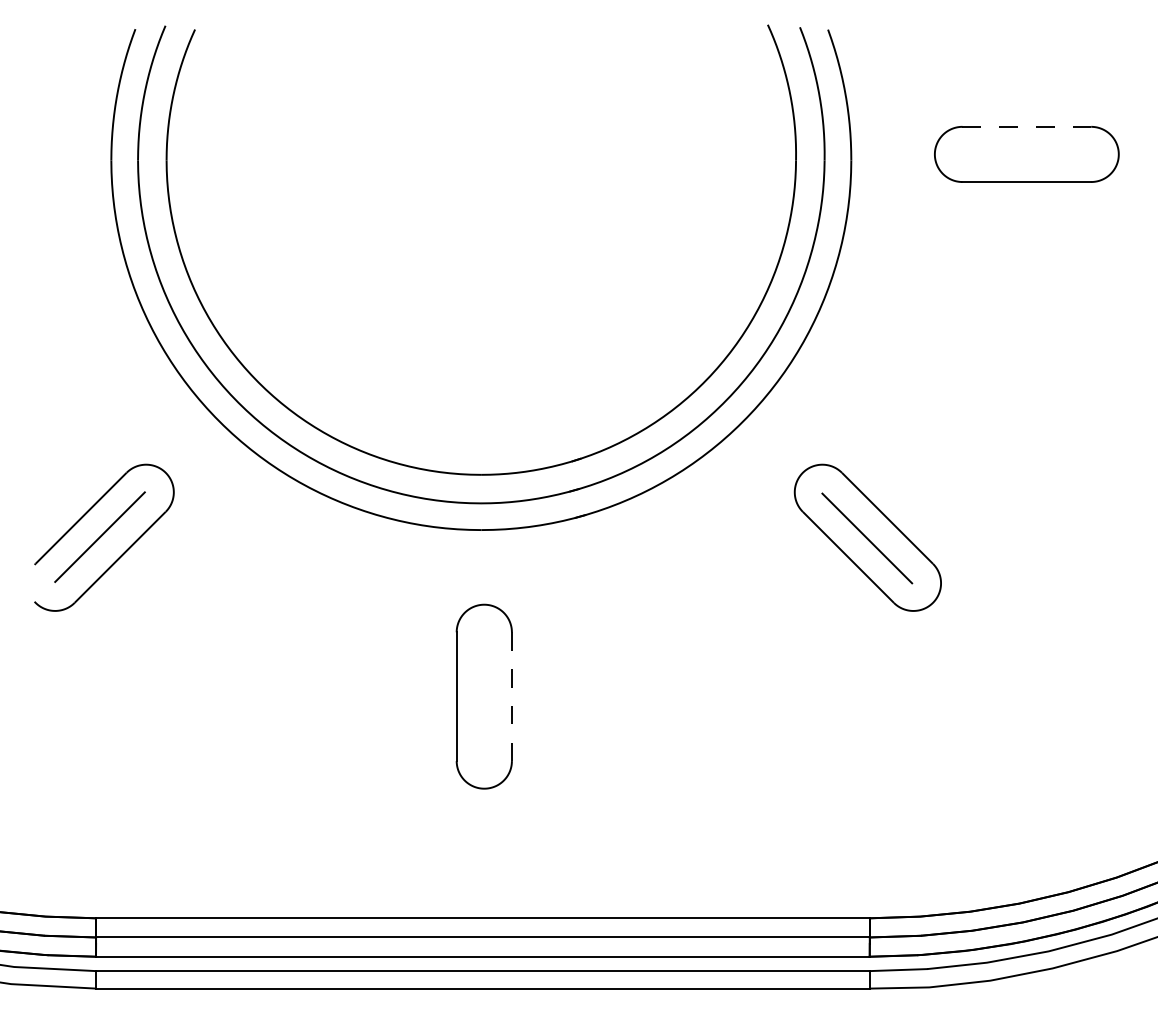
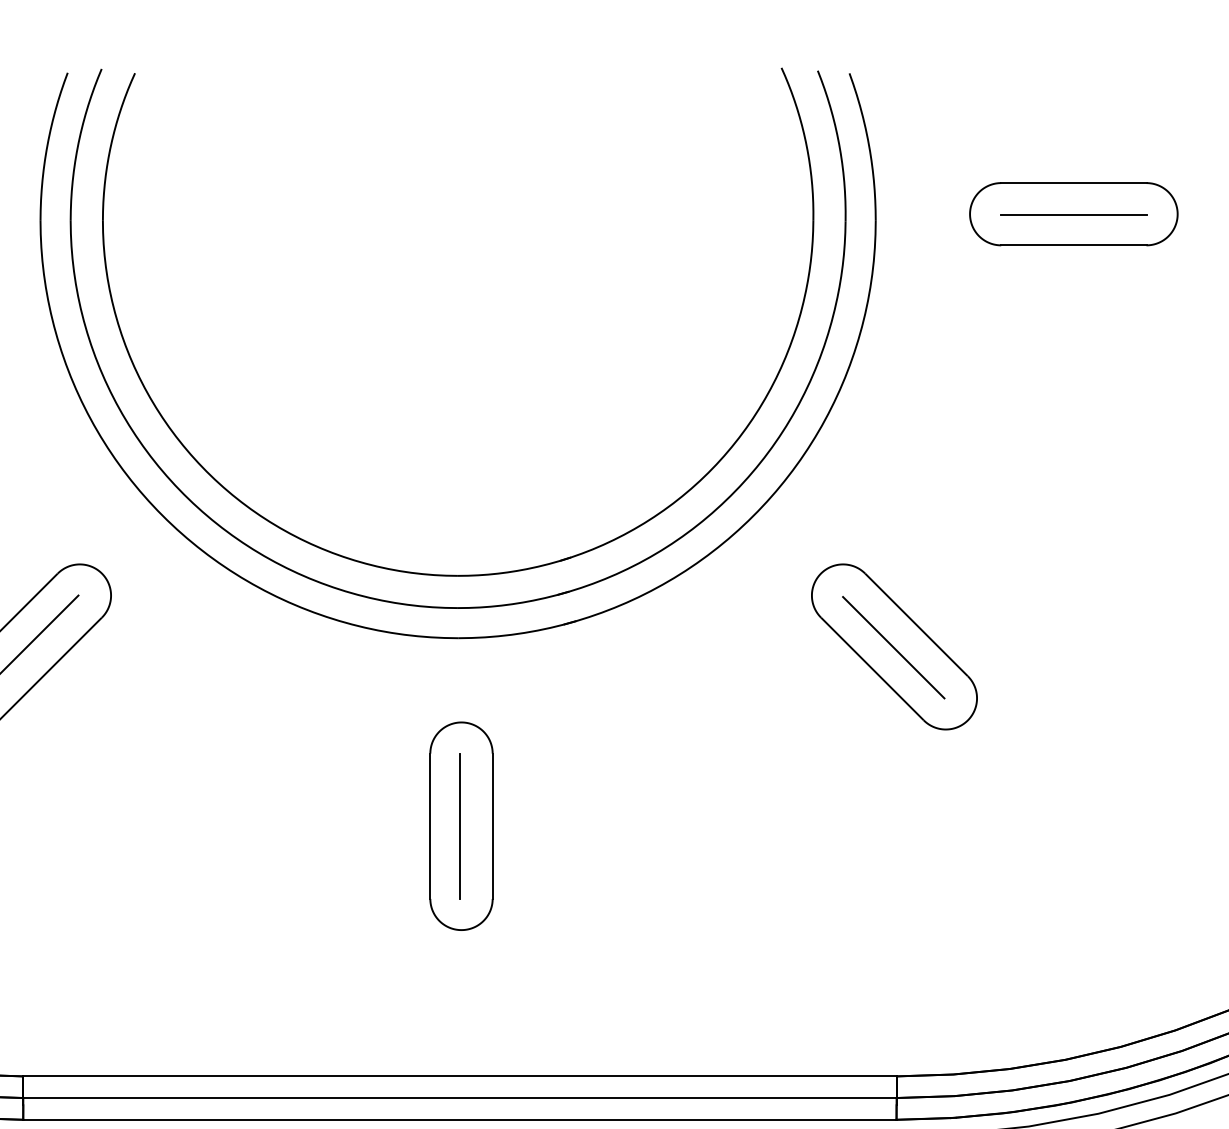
line: (1027, 126) -> (1074, 182), dashed -> solid
line: (1026, 155) -> (1073, 215), added
line: (483, 696) -> (460, 826), added
line: (511, 697) -> (492, 827), dashed -> solid

